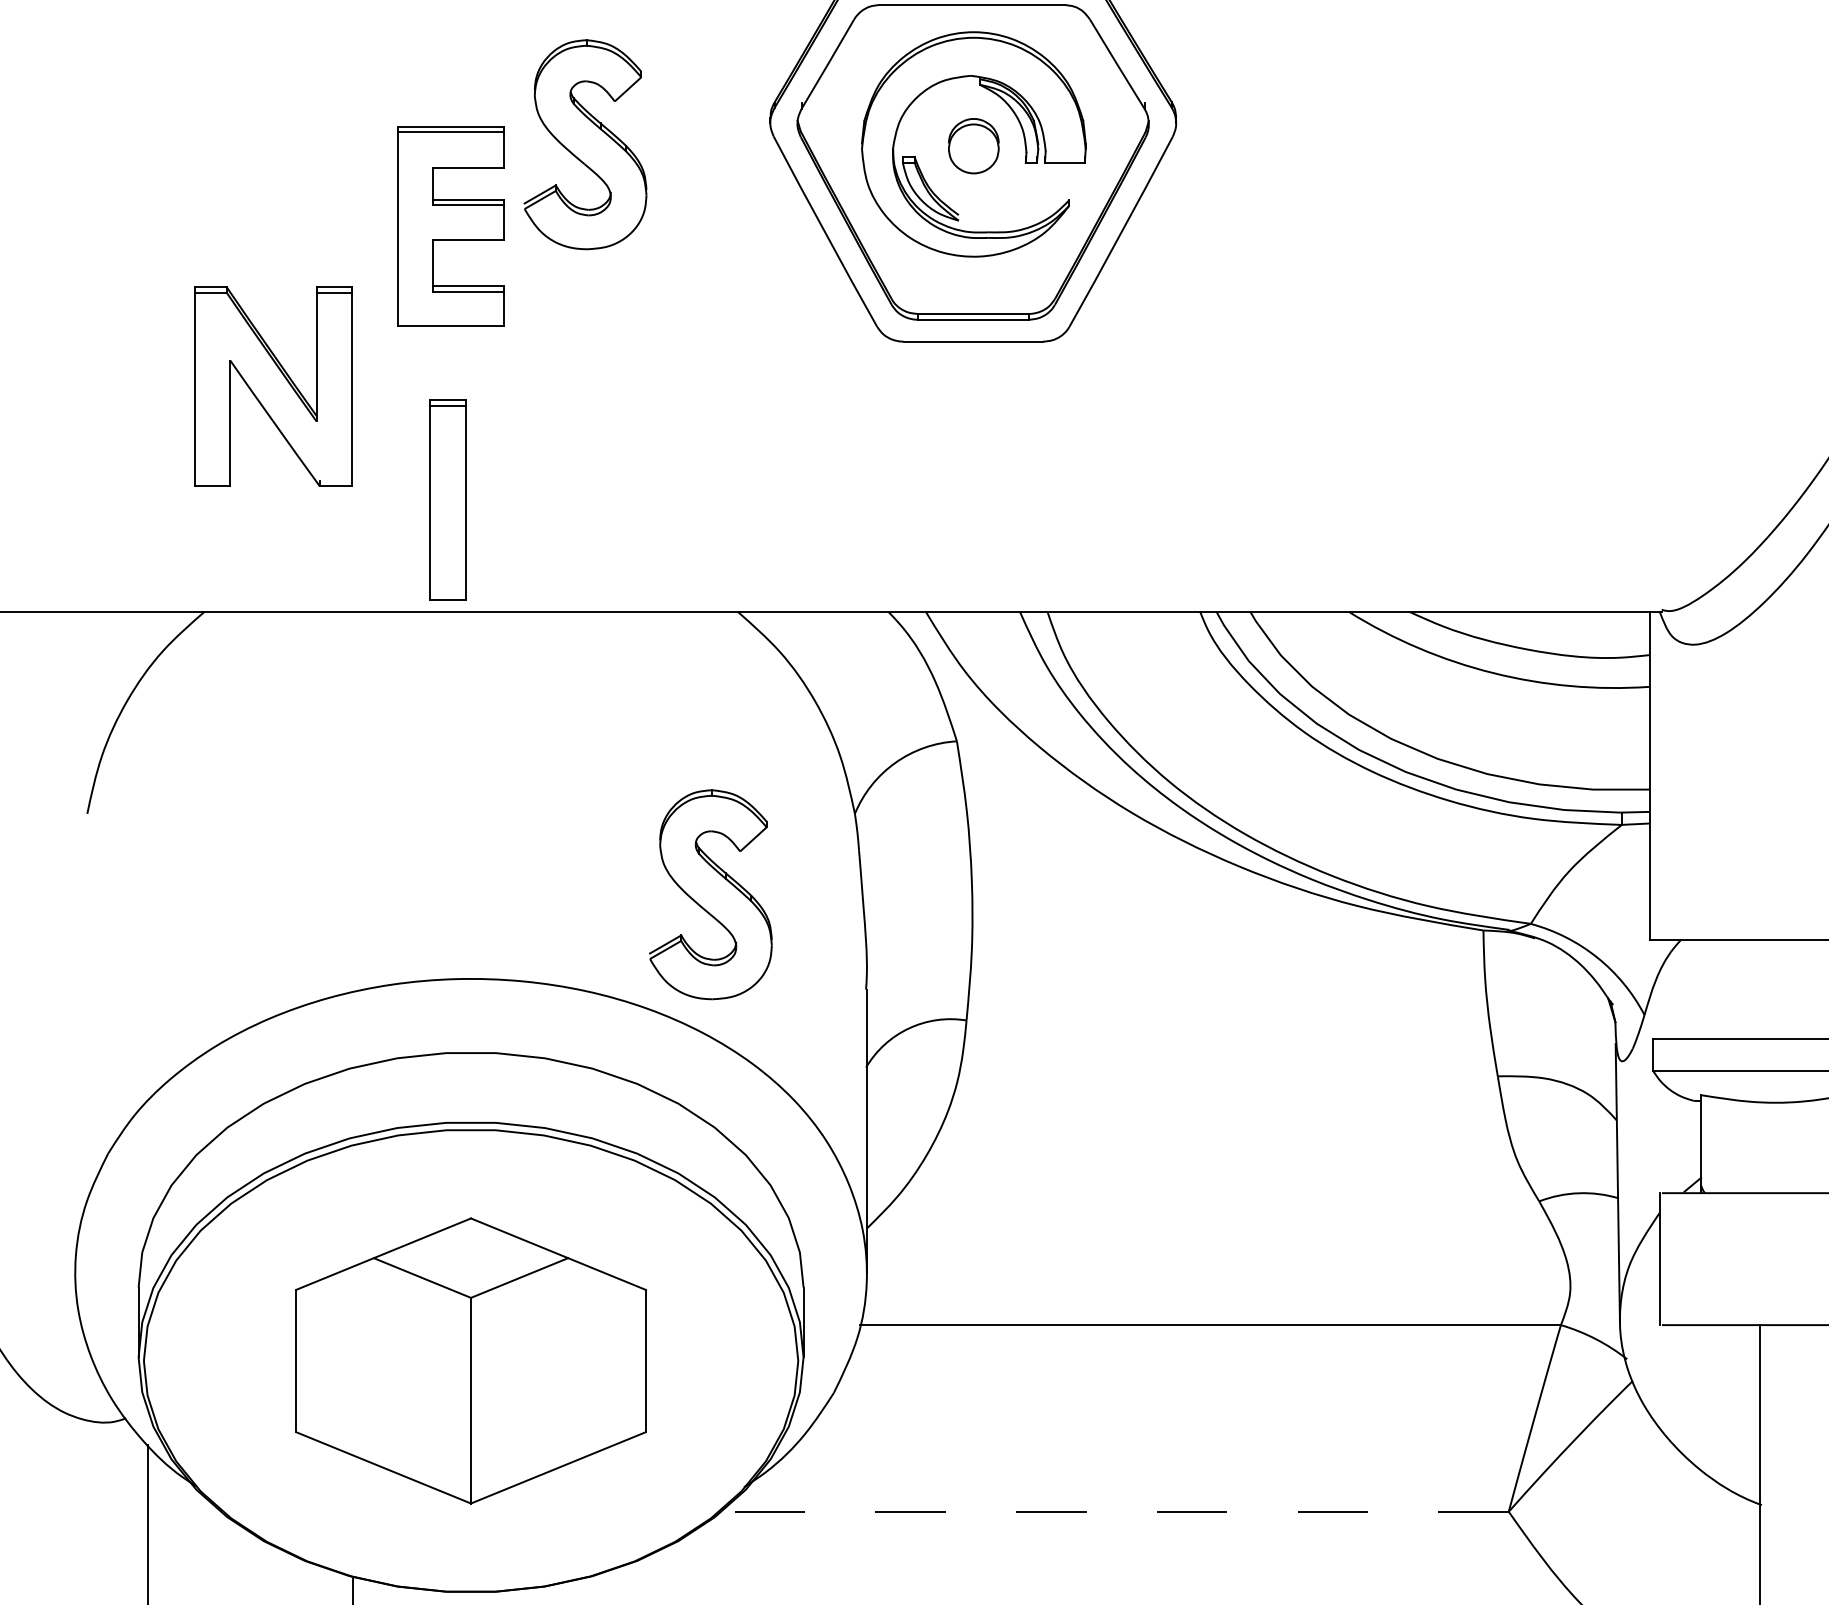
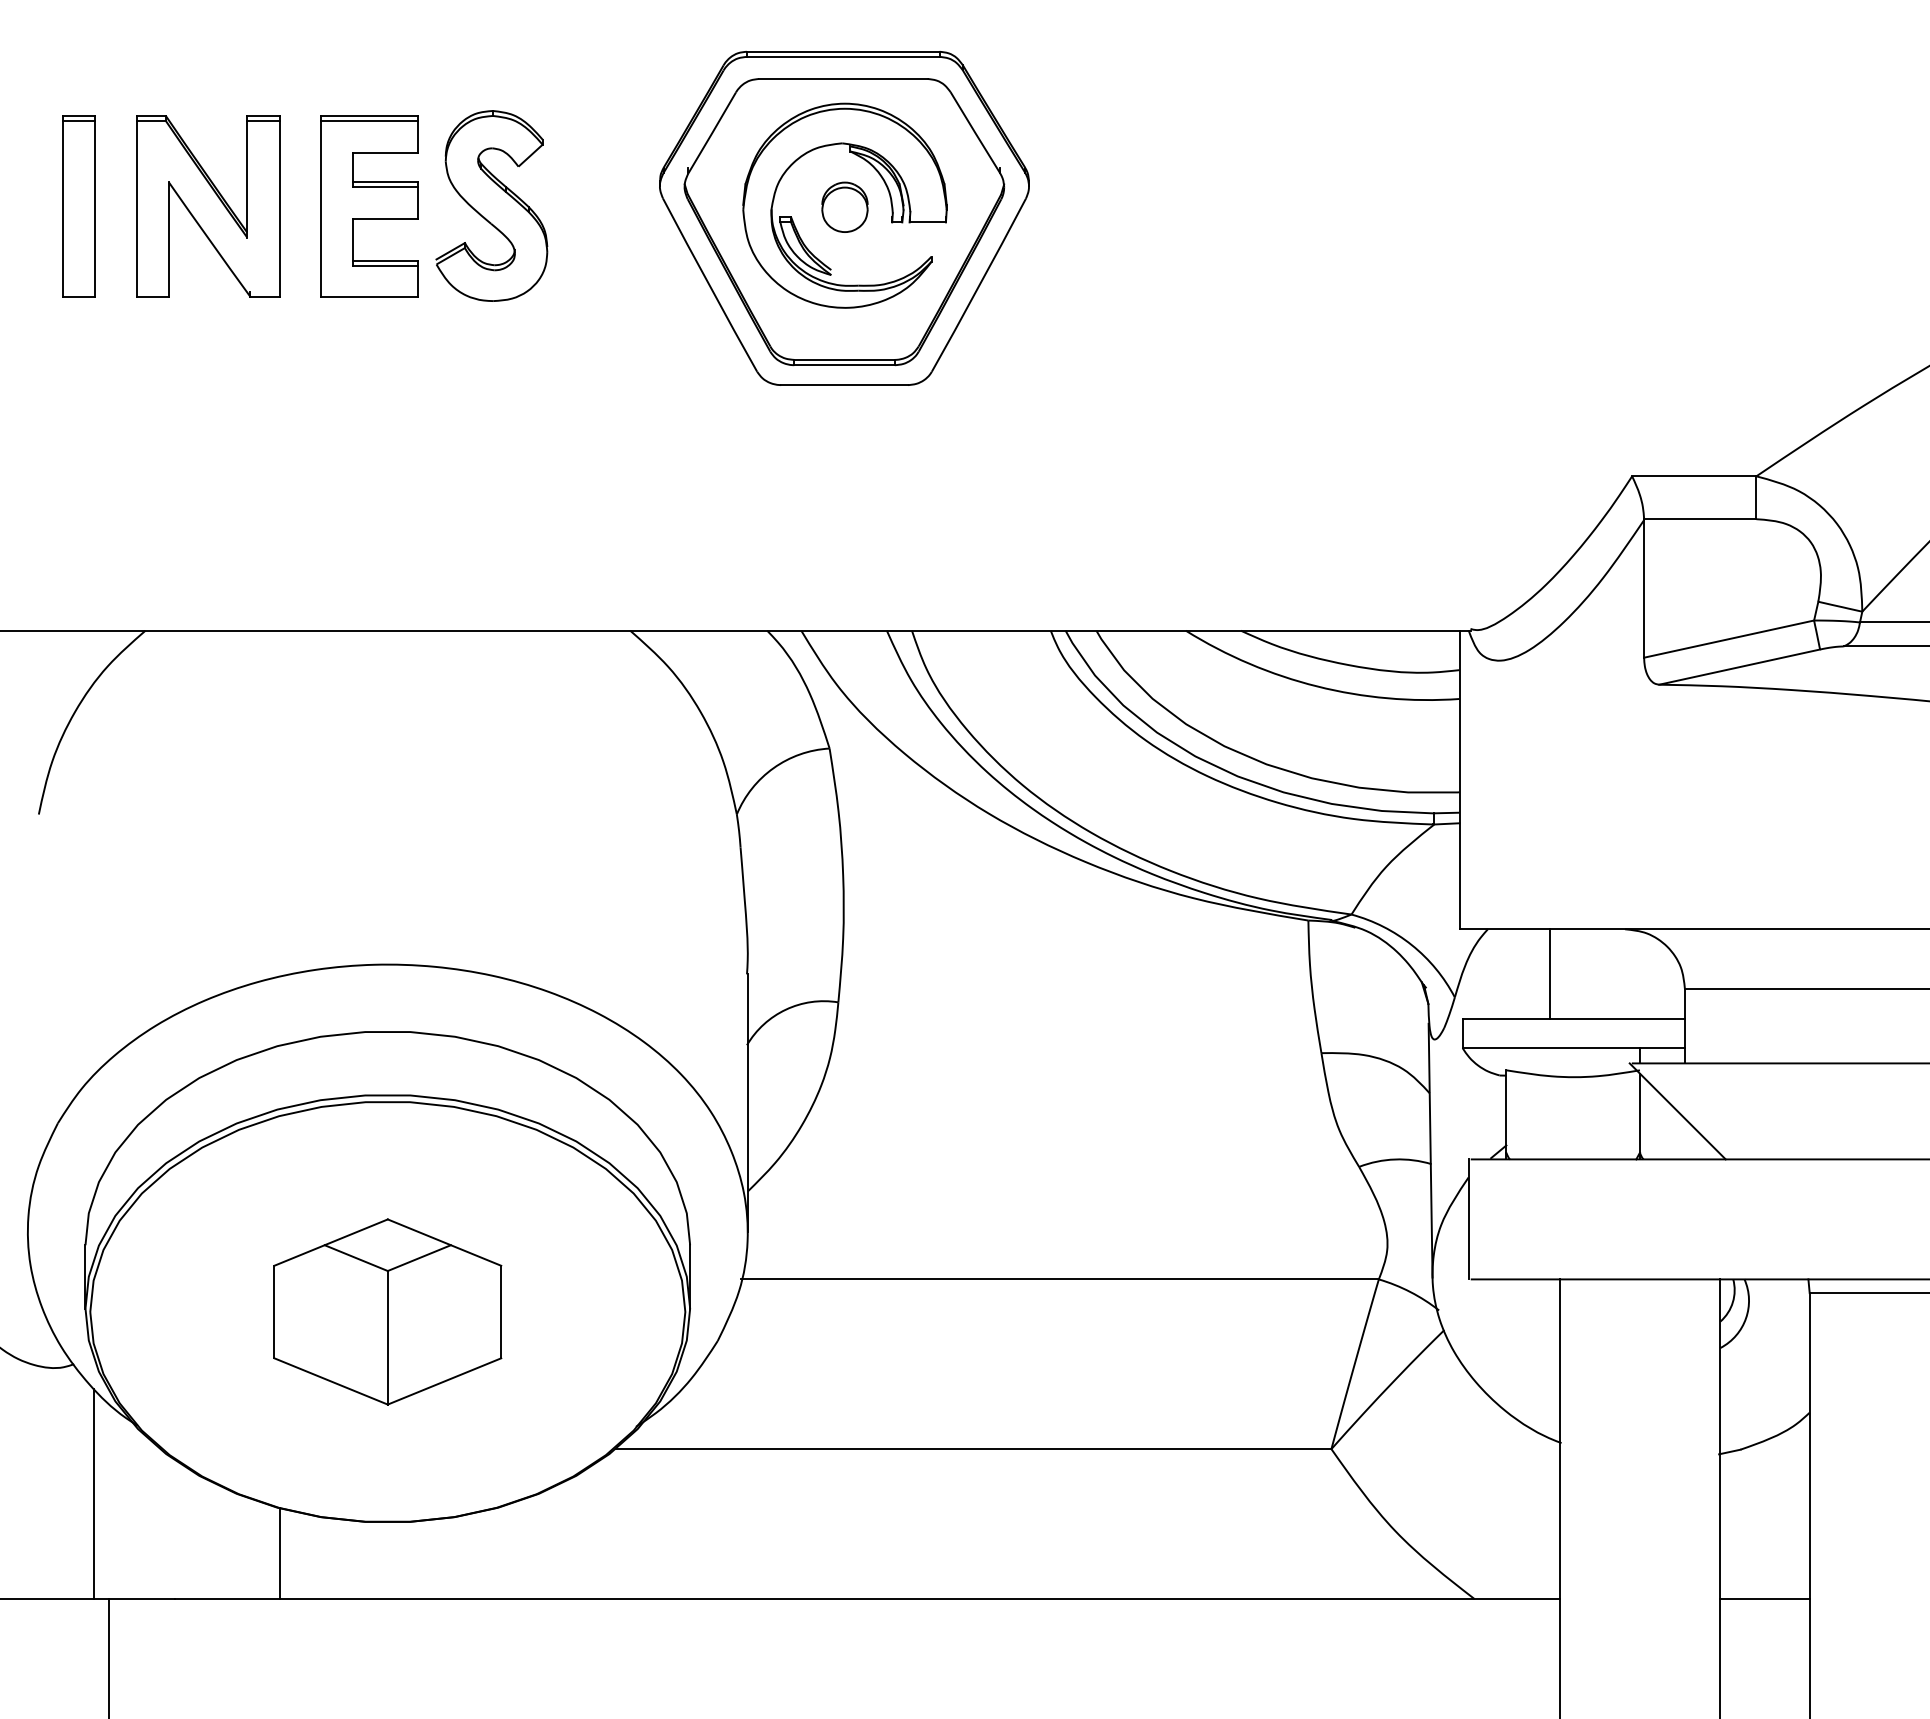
part: (450, 226) -> (369, 206), moved
part: (273, 387) -> (208, 206), moved
part: (447, 500) -> (78, 206), moved
part: (710, 894) -> (605, 887), removed
line: (1748, 989) -> (1549, 974), added
part: (470, 1360) -> (387, 1311), size x0.71
line: (1115, 1512) -> (973, 1449), dashed -> solid

